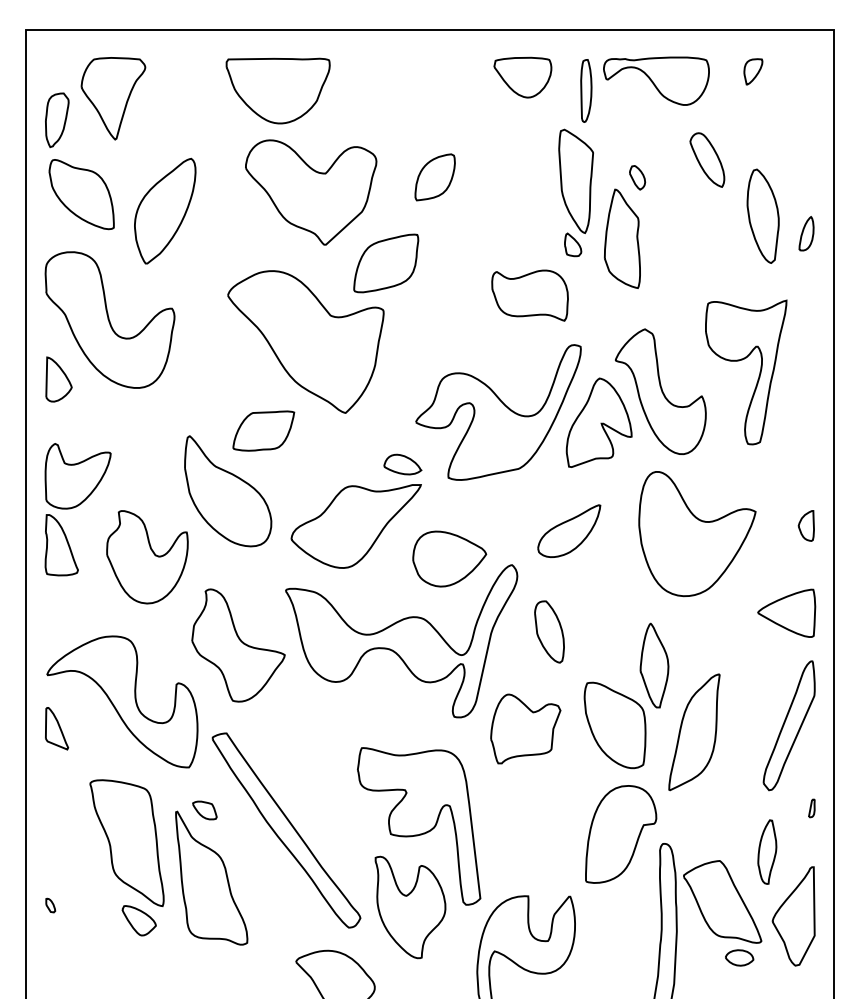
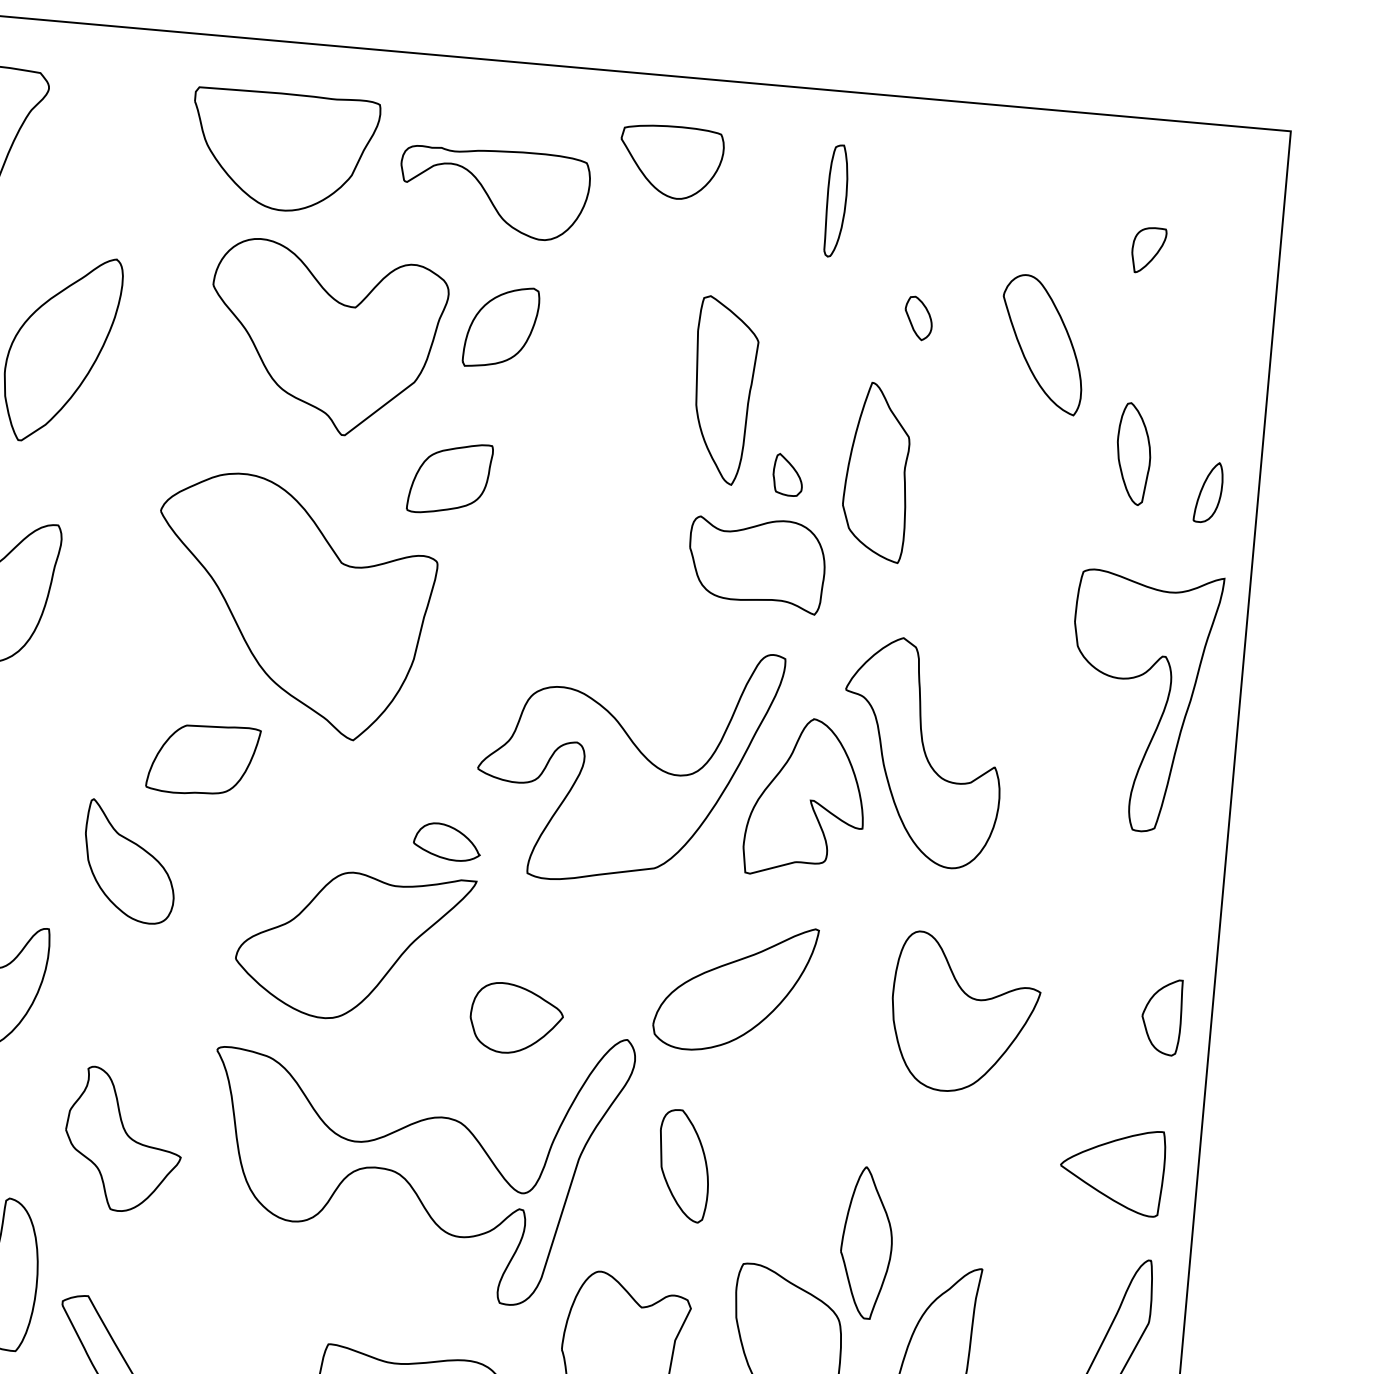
part: (753, 71) -> (1148, 249), moved
part: (522, 77) -> (670, 161), moved
part: (656, 80) -> (494, 191), moved
part: (707, 159) -> (1042, 343), size x1.4
part: (434, 177) -> (500, 327), moved
part: (637, 177) -> (918, 317), moved
part: (575, 180) -> (722, 388), moved
part: (762, 215) -> (1132, 452), size x0.6
part: (386, 263) -> (450, 478), size x0.7
part: (529, 295) -> (755, 563), moved
part: (758, 375) -> (1162, 708), moved
part: (228, 491) -> (130, 862), size x0.6
part: (805, 525) -> (1160, 1015), size x1.4
part: (569, 531) -> (735, 988), size x1.4
part: (697, 534) -> (964, 1014), size x0.7
part: (449, 558) -> (516, 1018), size x0.7
part: (238, 645) -> (123, 1140), size x0.7

